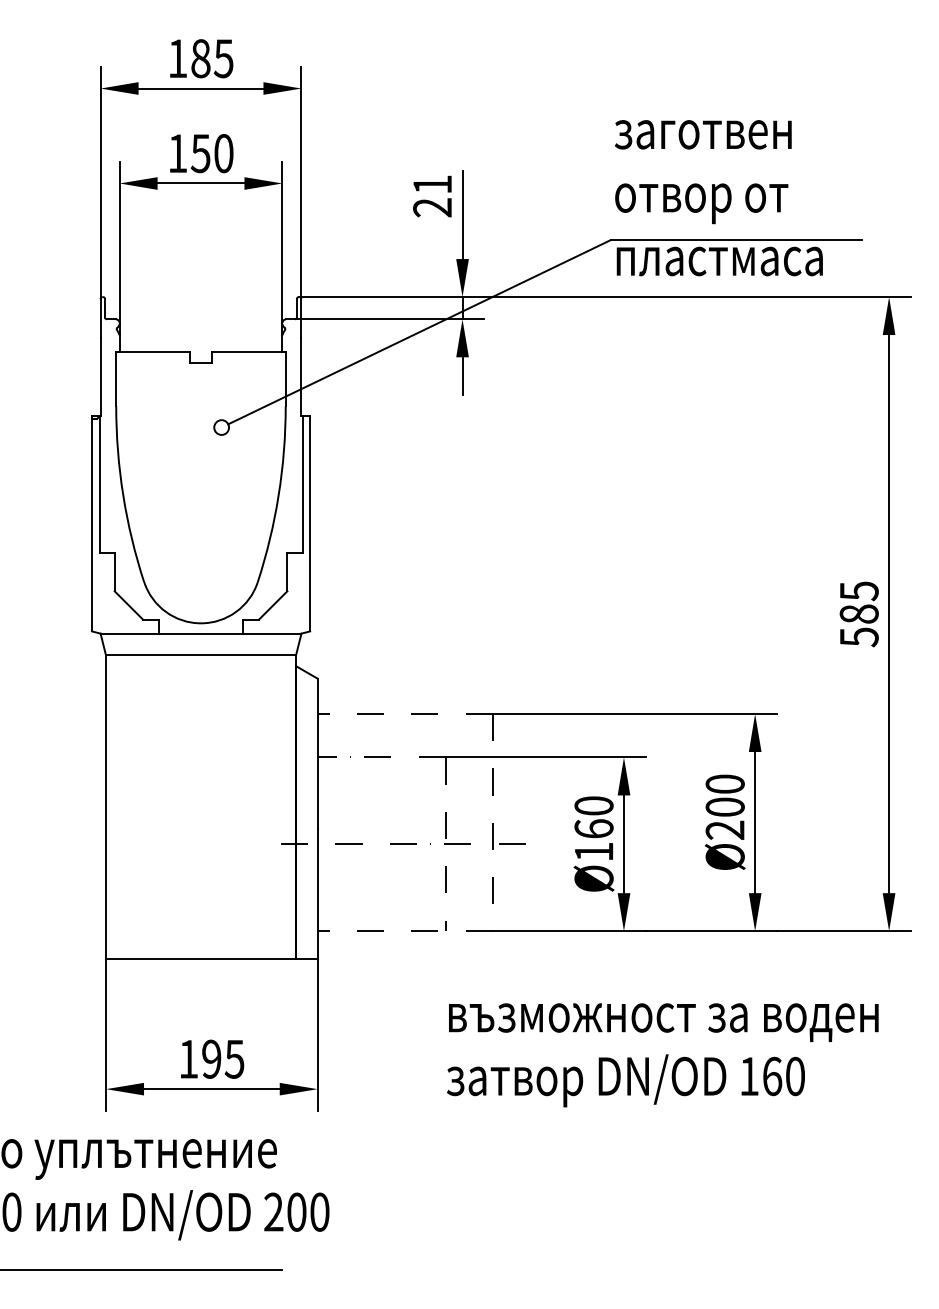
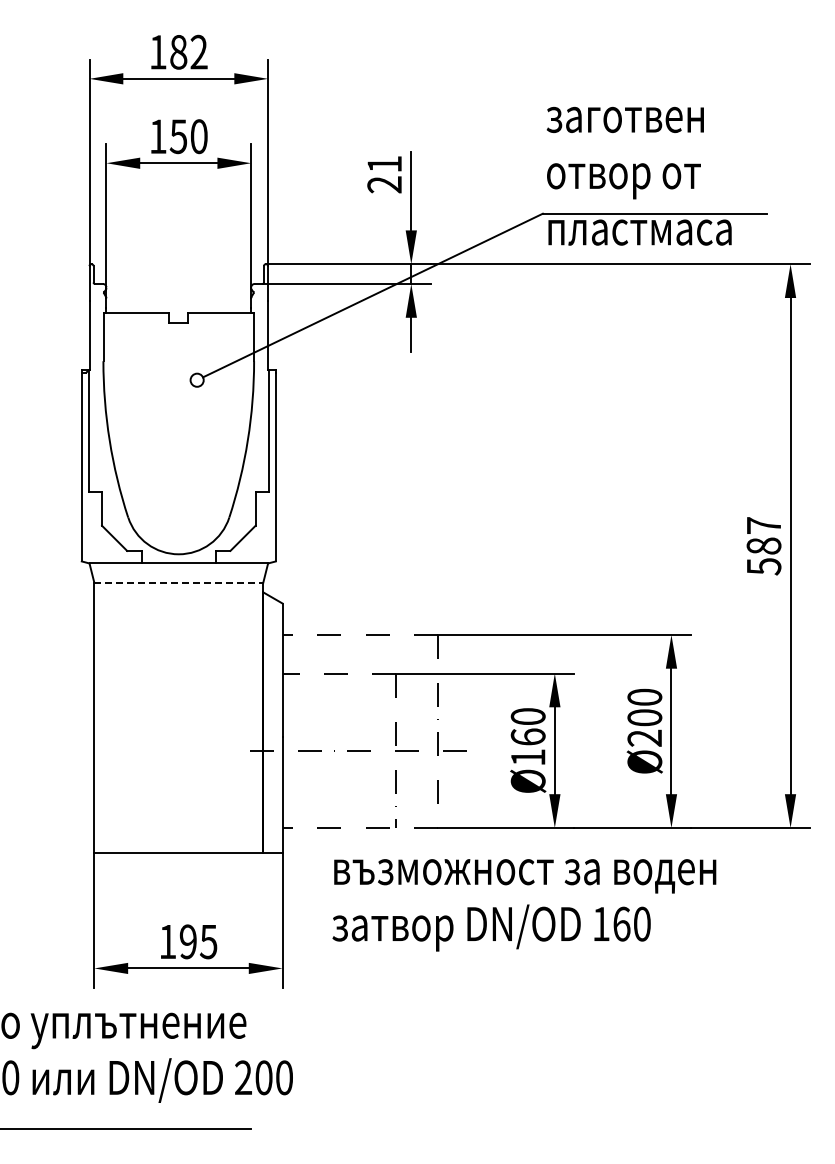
text: (223, 57) -> (198, 51), 185 -> 182
text: (859, 590) -> (764, 525), 585 -> 587
line: (201, 655) -> (179, 582), solid -> dashed
text: (662, 1055) -> (524, 905), moved

